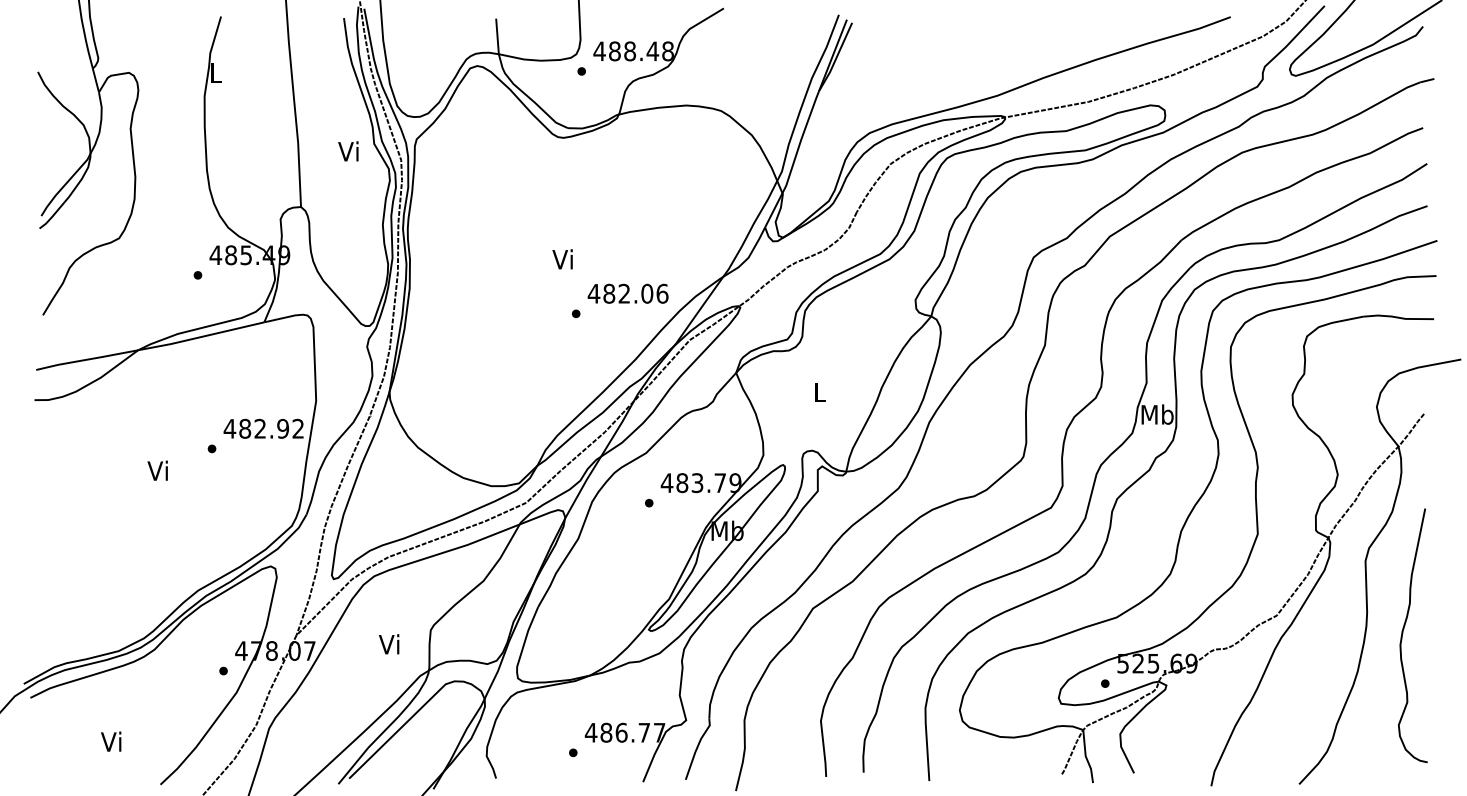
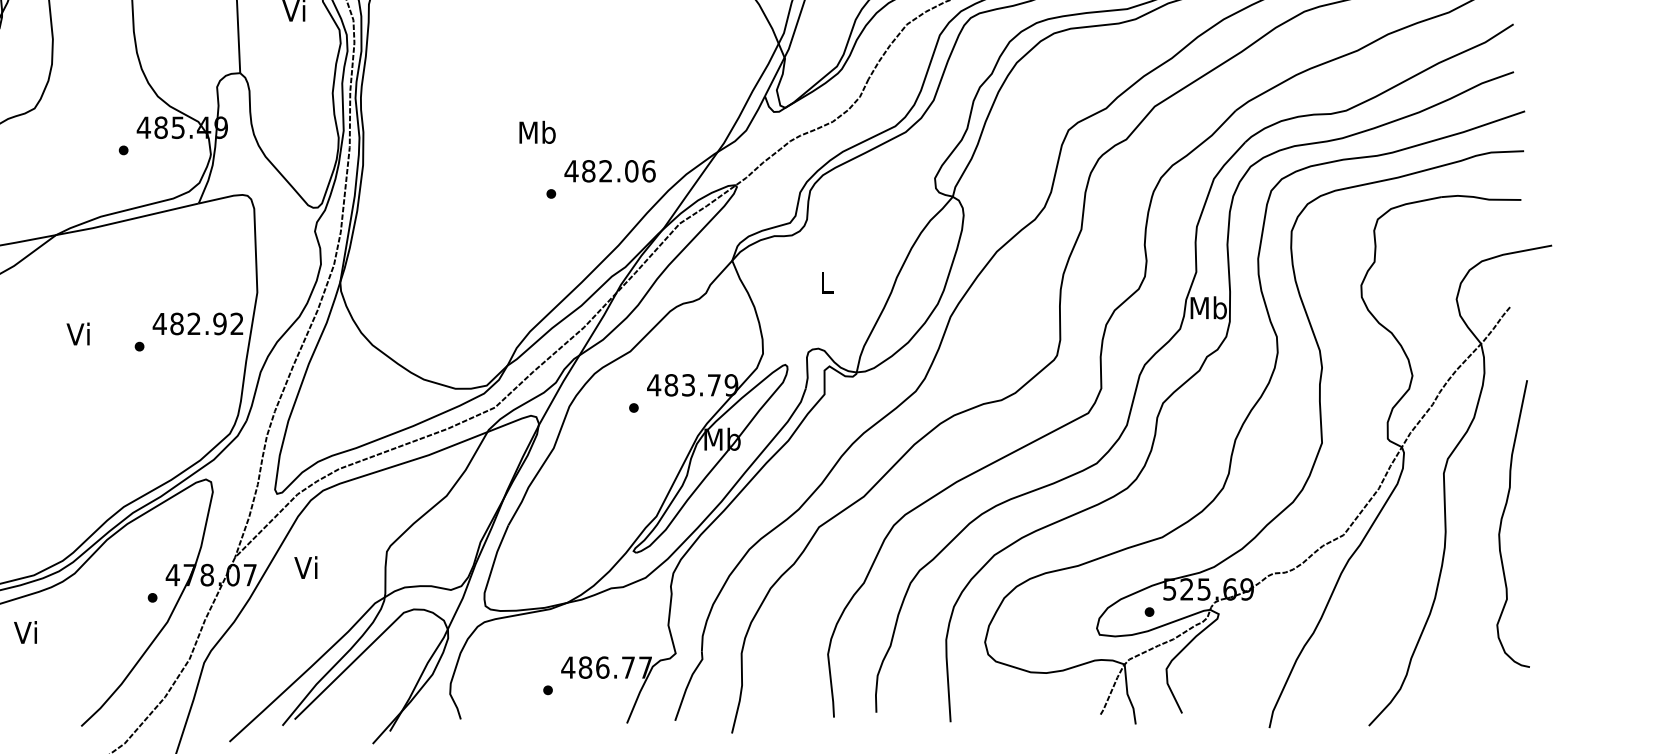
text: (564, 259) -> (538, 132), Vi -> Mb
text: (157, 470) -> (77, 333), moved
curve: (1403, 633) -> (1502, 521), moved
text: (389, 644) -> (306, 567), moved
text: (111, 741) -> (25, 632), moved

